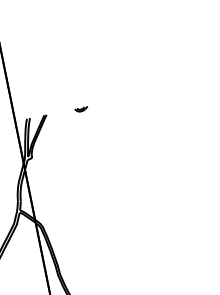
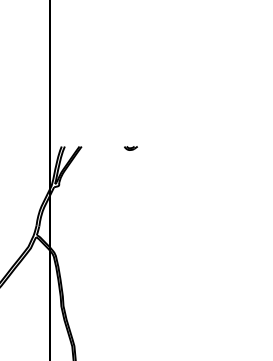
part: (81, 109) -> (130, 148), moved

